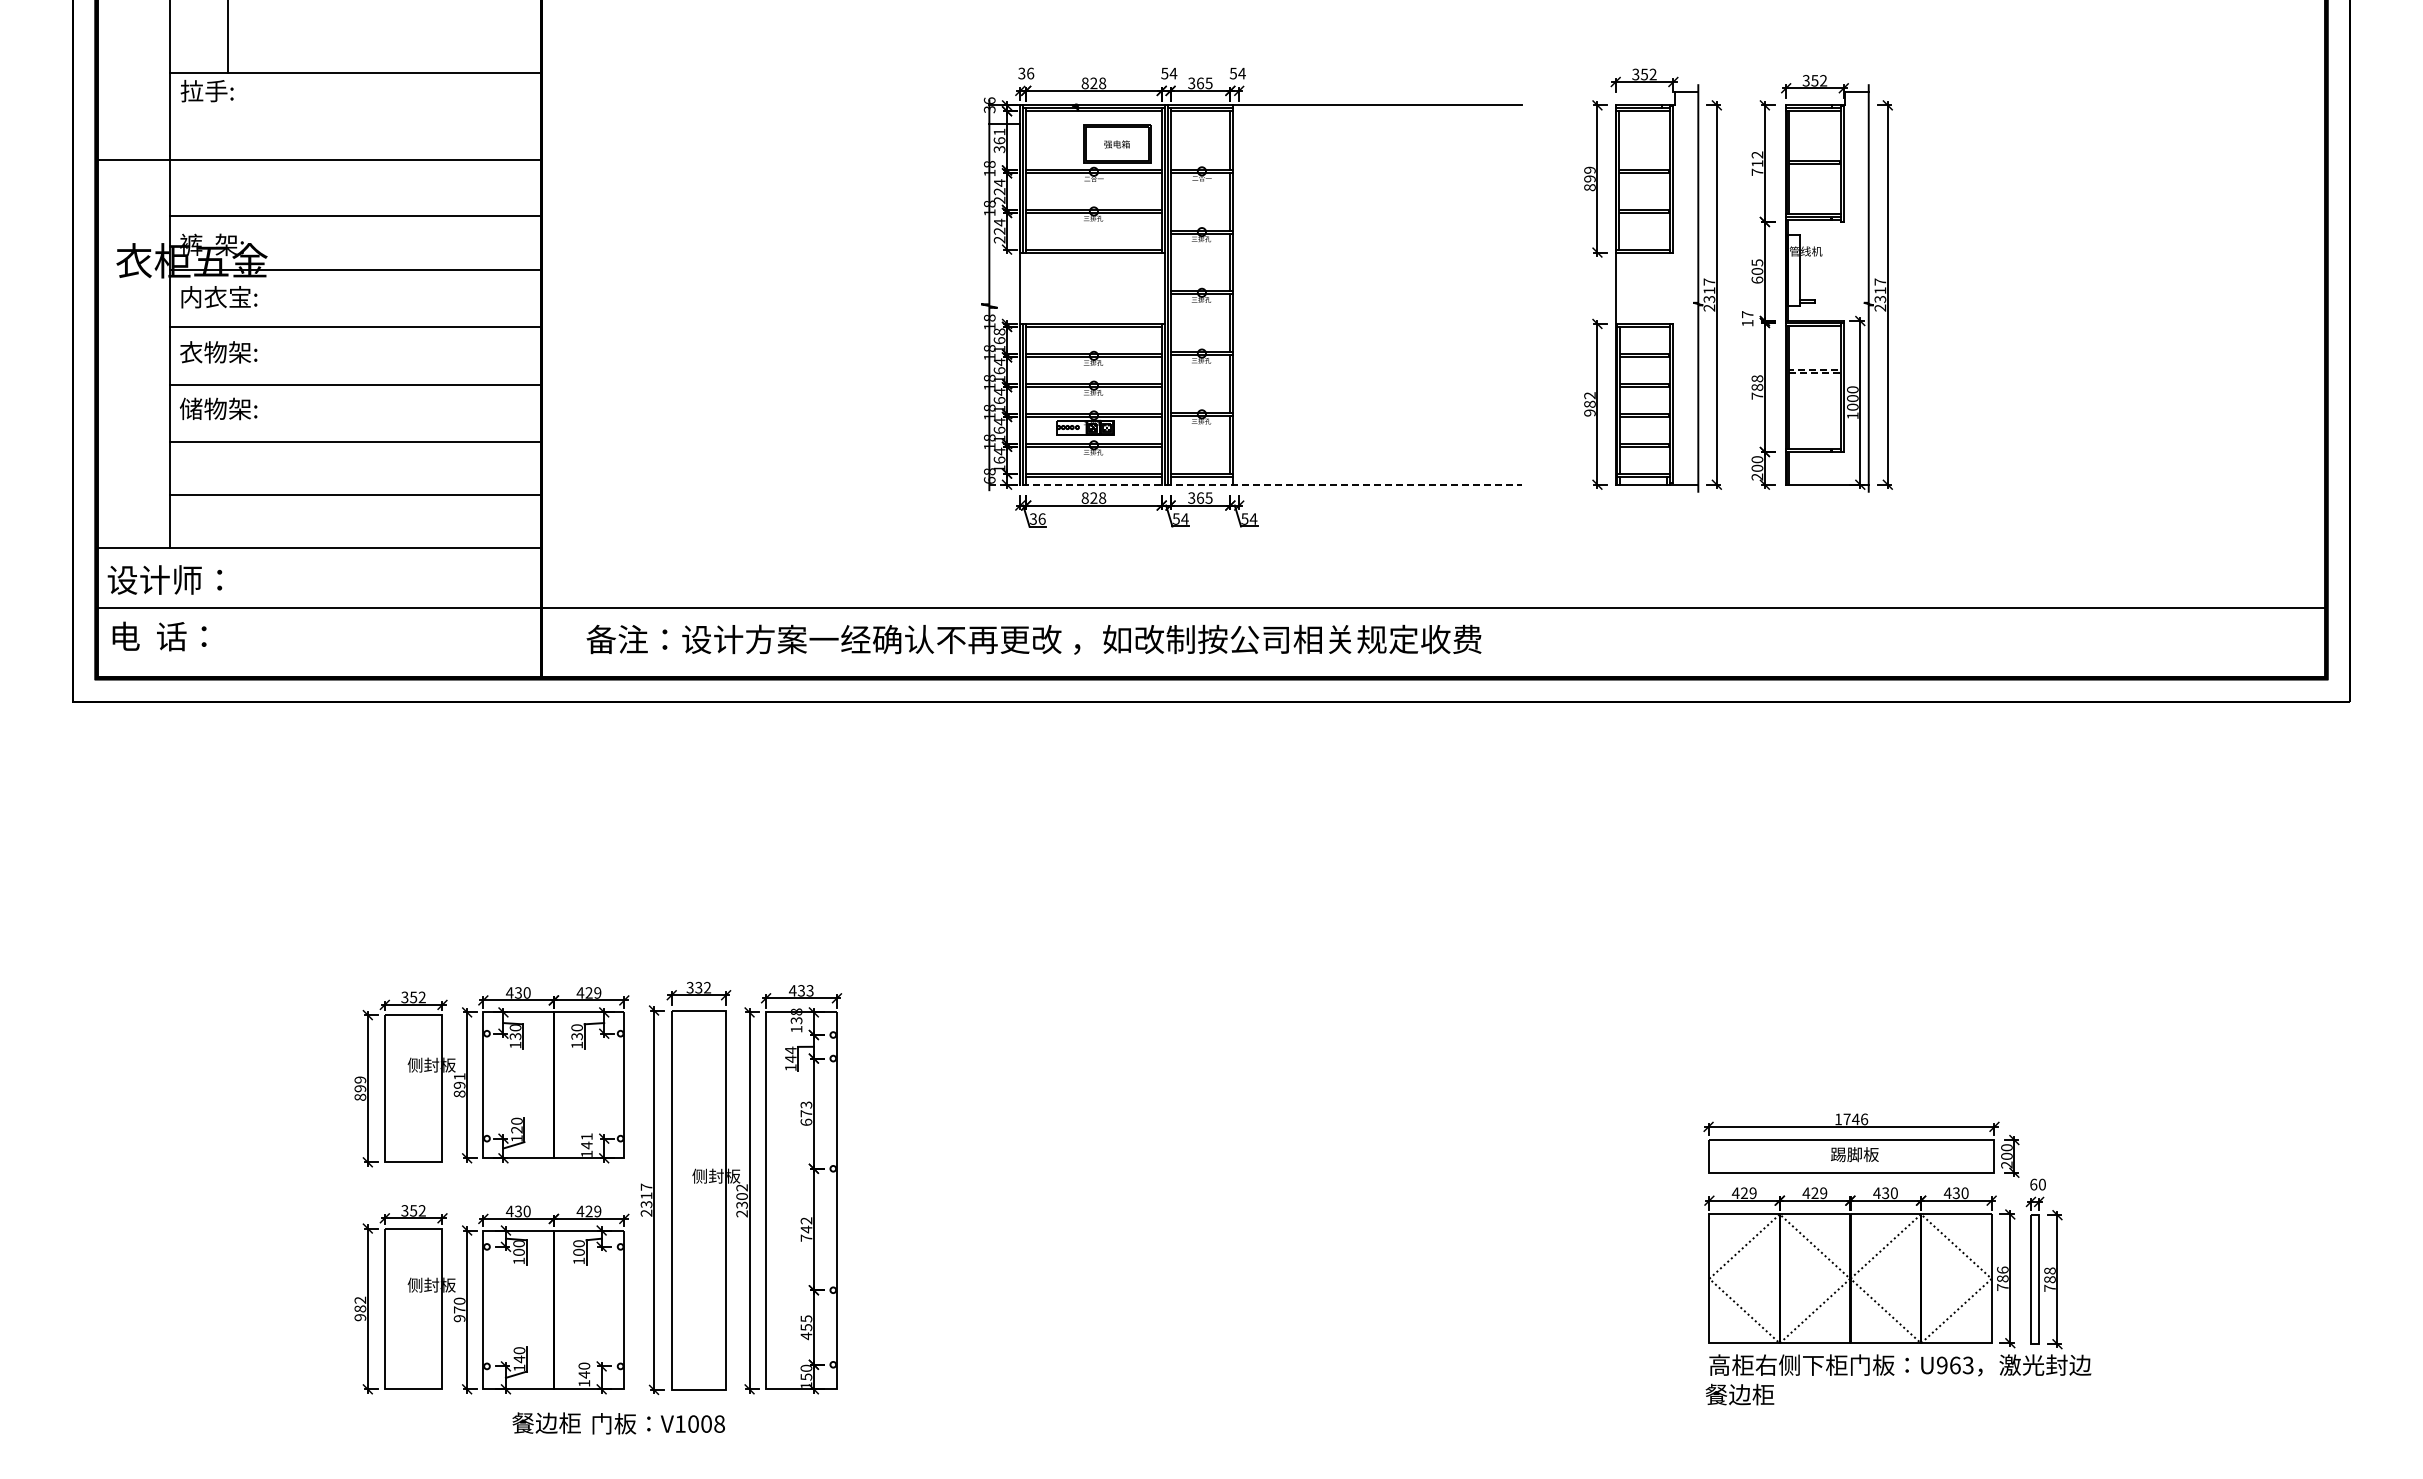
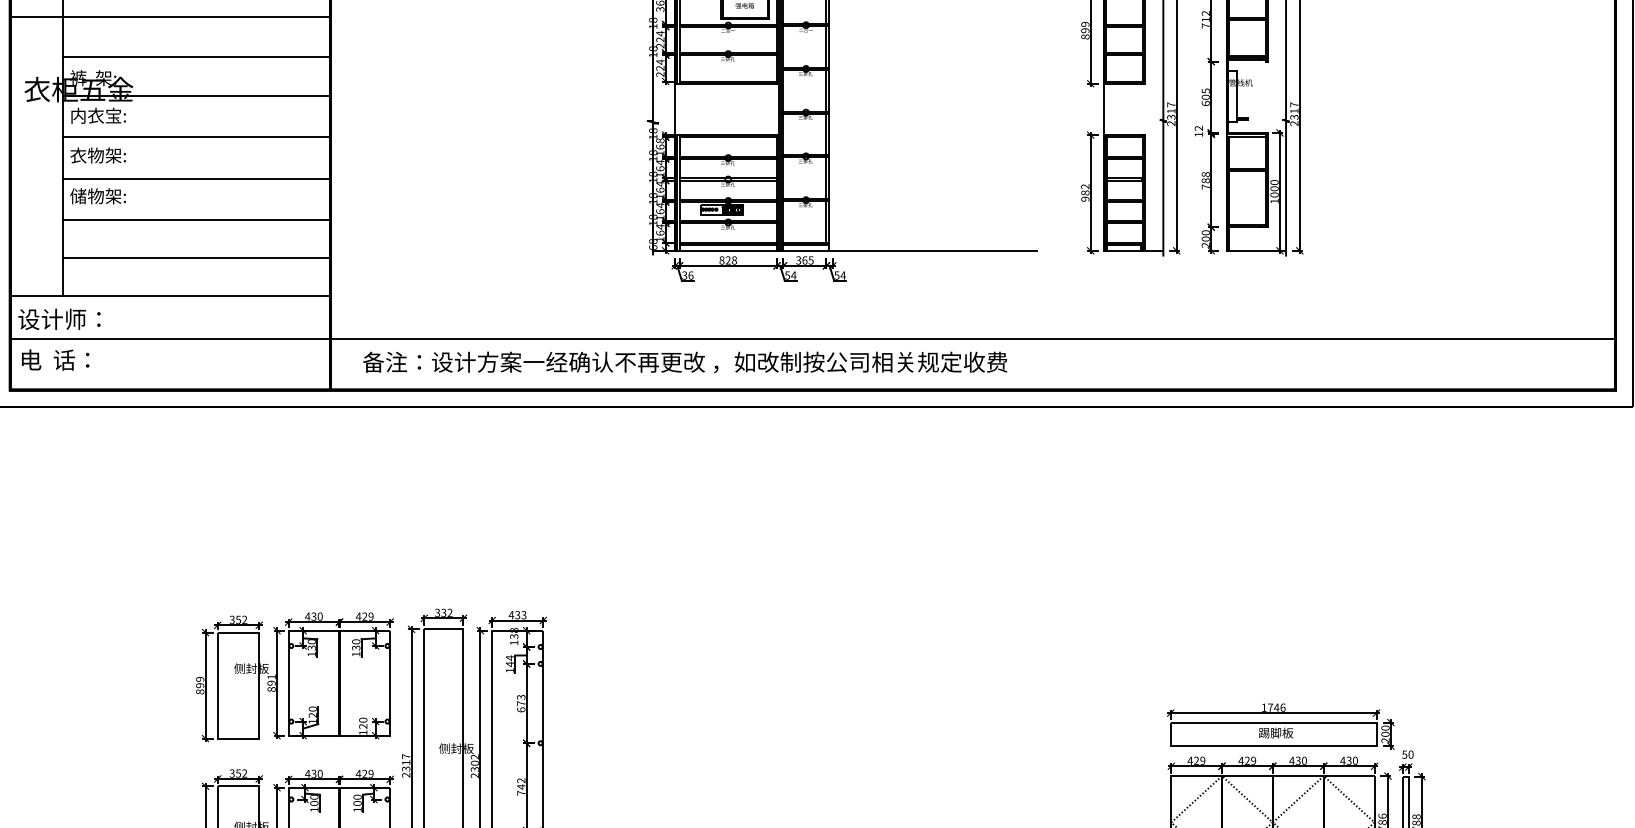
text: (1747, 314) -> (1198, 128), 17 -> 12
line: (1839, 371) -> (1264, 169), dashed -> solid
line: (1255, 484) -> (844, 250), dashed -> solid
text: (586, 1141) -> (362, 723), 141 -> 120
text: (2033, 1184) -> (1404, 754), 60 -> 50

